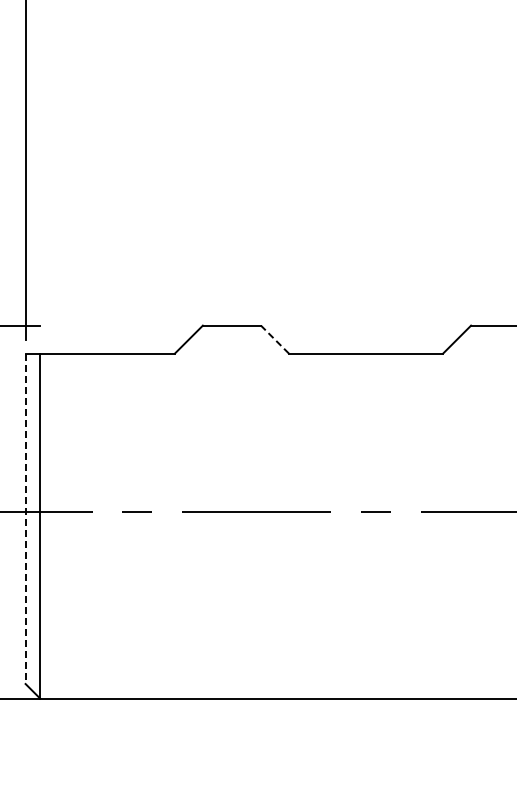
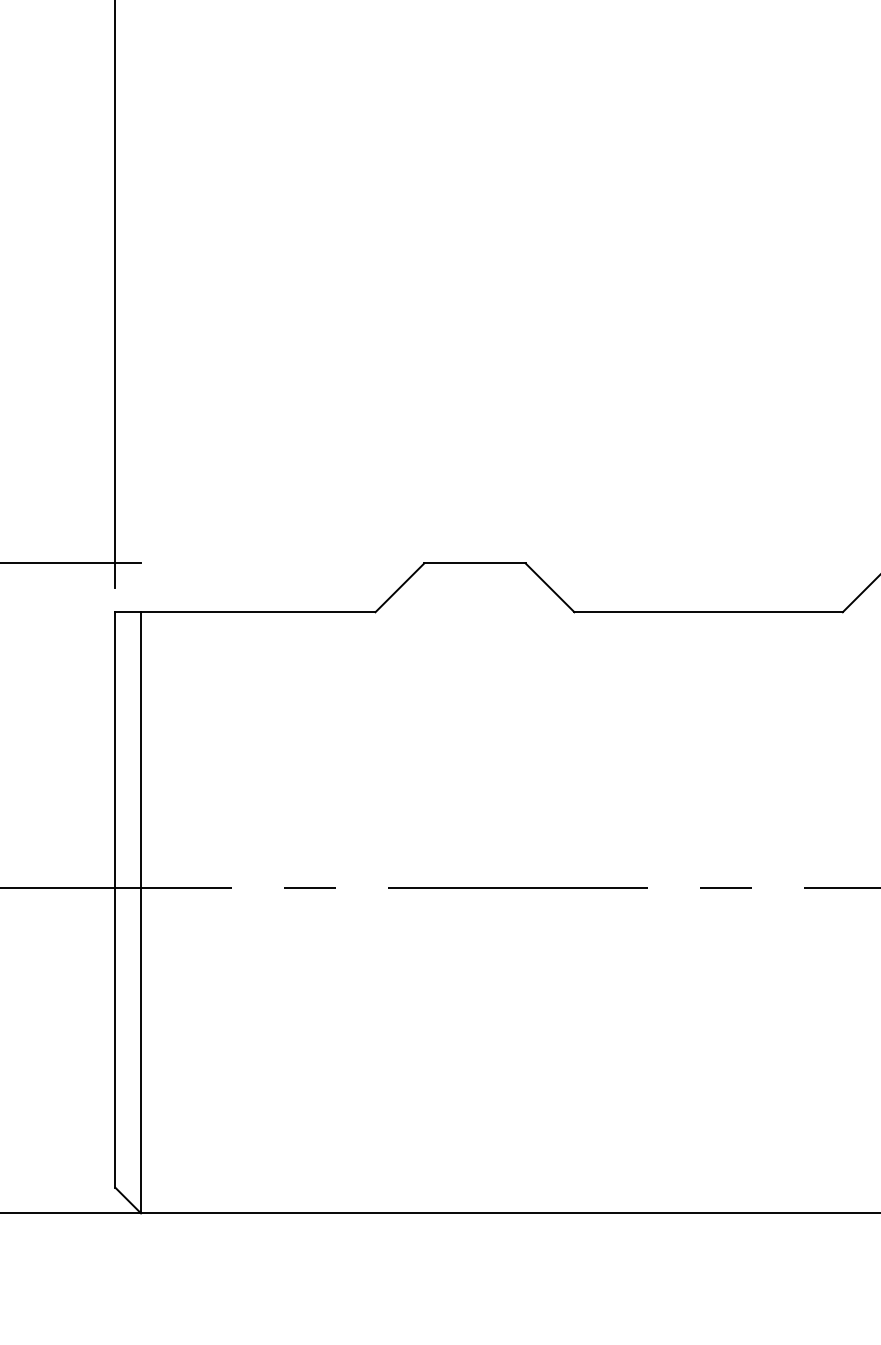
line: (275, 339) -> (550, 587), dashed -> solid
line: (25, 519) -> (115, 901), dashed -> solid

